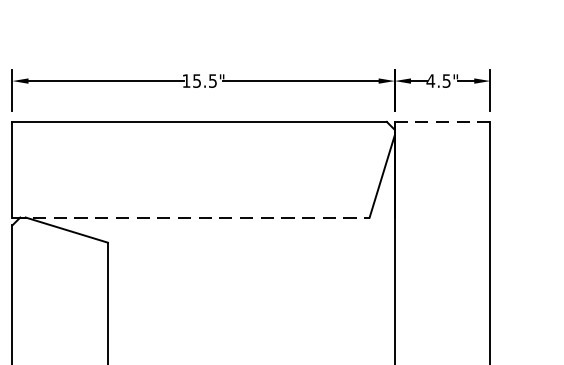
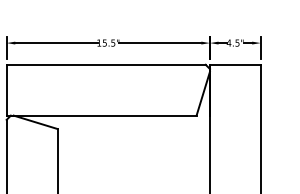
line: (440, 121) -> (234, 64), dashed -> solid
line: (190, 217) -> (101, 115), dashed -> solid

